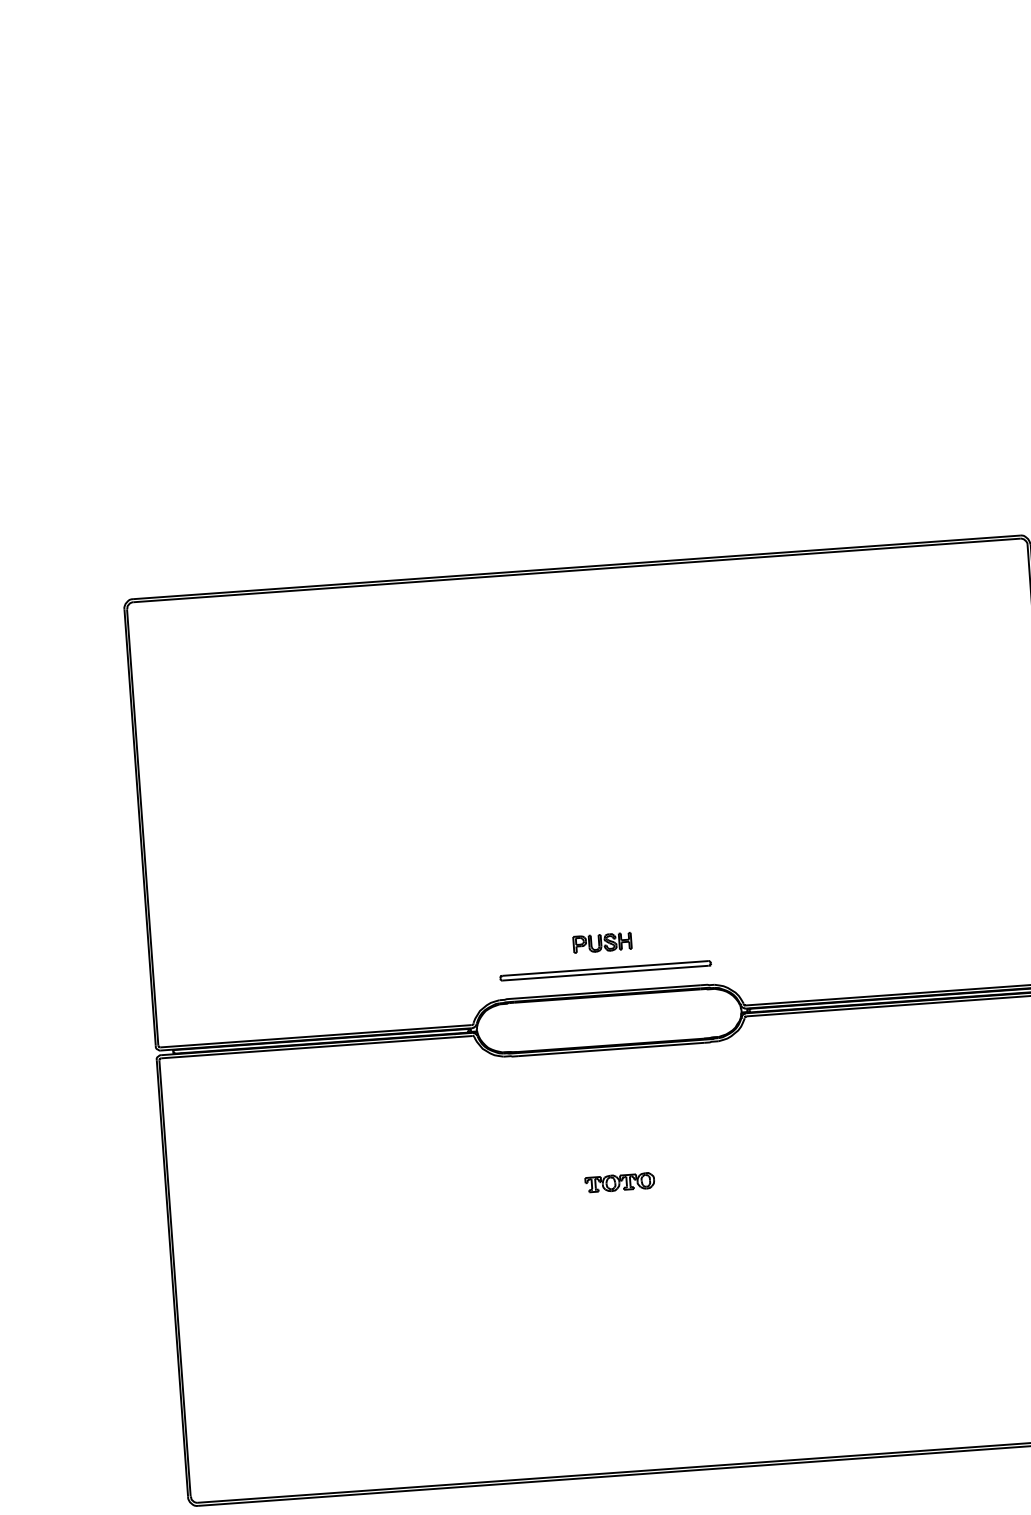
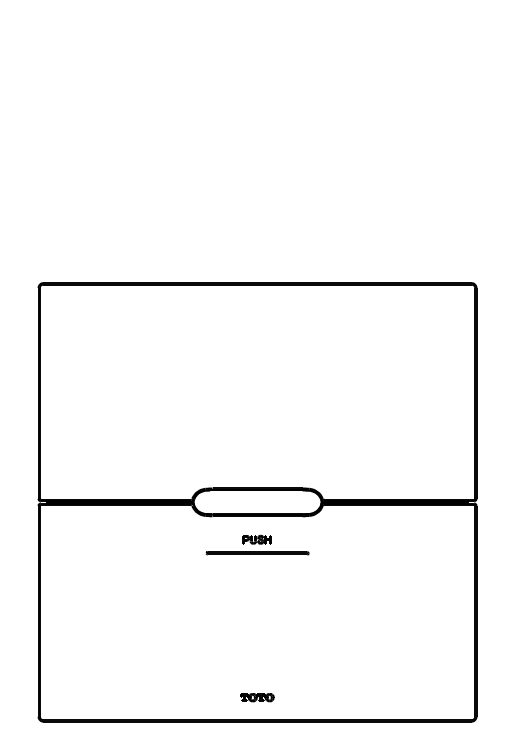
part: (604, 952) -> (257, 544), moved
part: (620, 1182) -> (257, 697), moved

